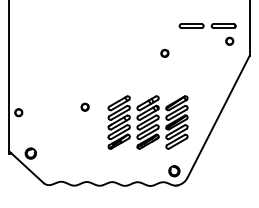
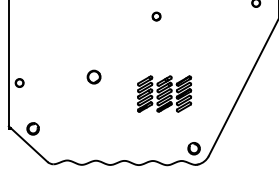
part: (164, 53) -> (156, 16), moved
part: (84, 106) -> (93, 76), size x1.6
part: (147, 122) -> (163, 94), size x0.6

